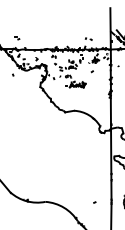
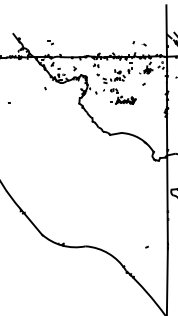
part: (88, 38) -> (139, 43), size x1.67

